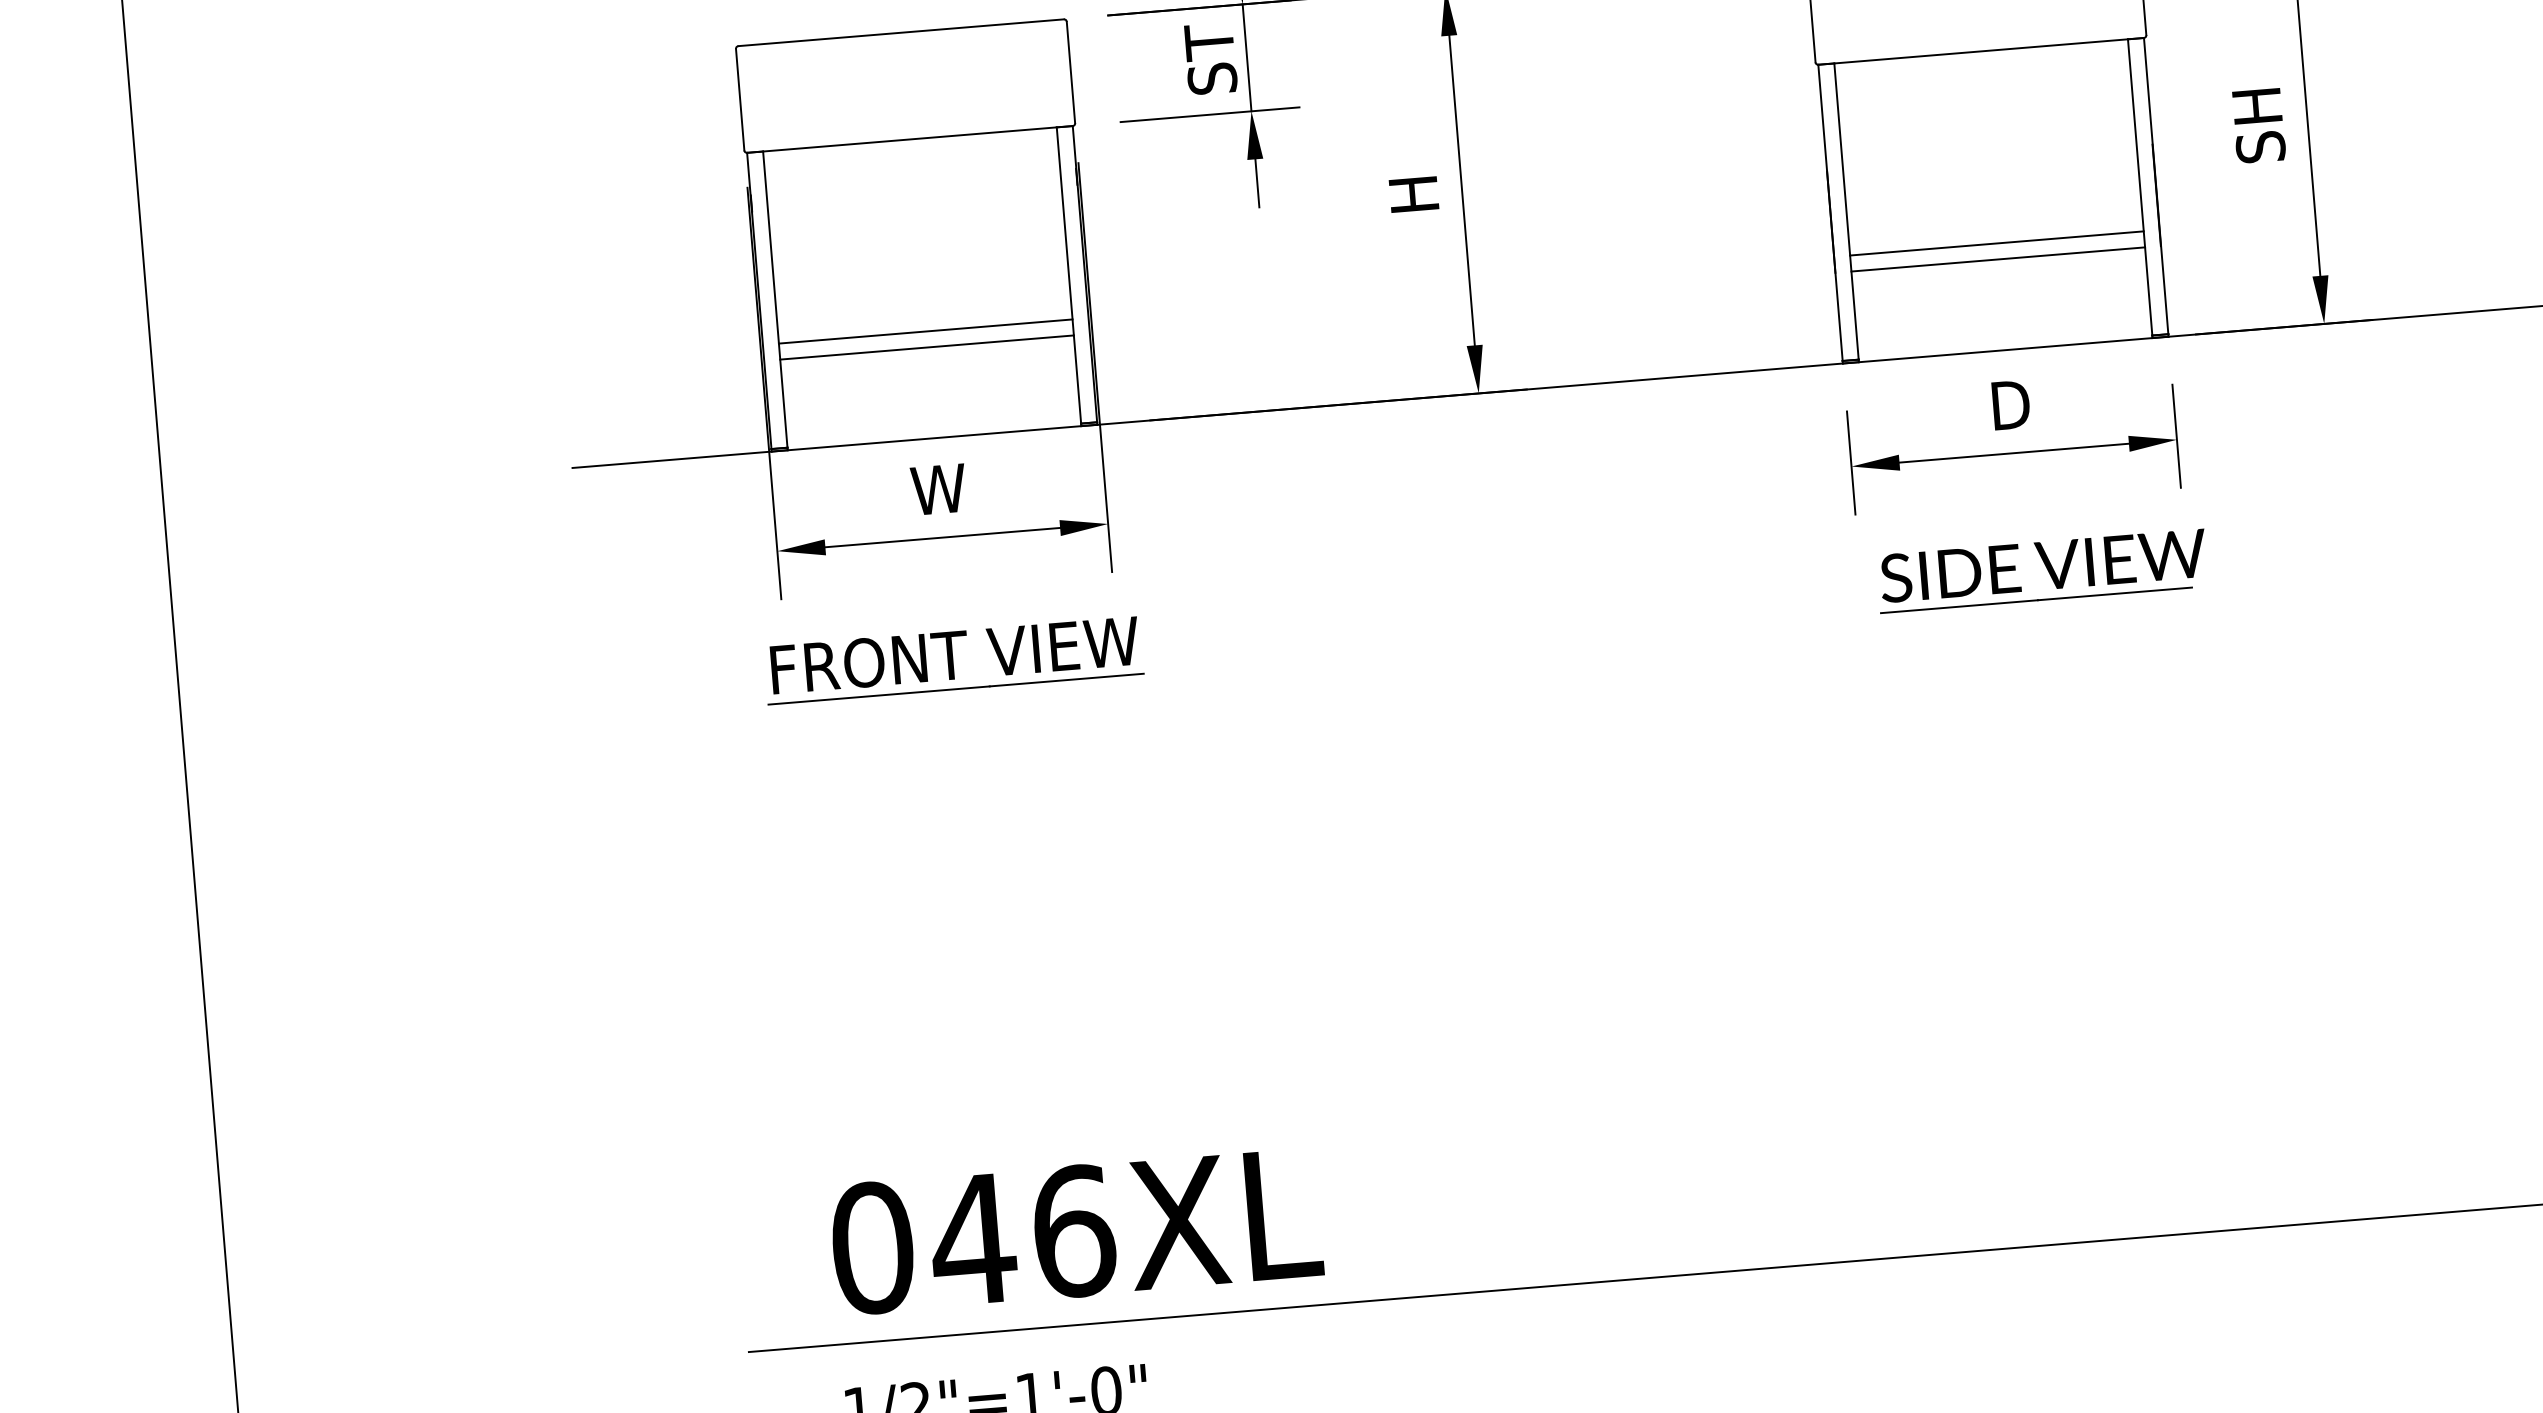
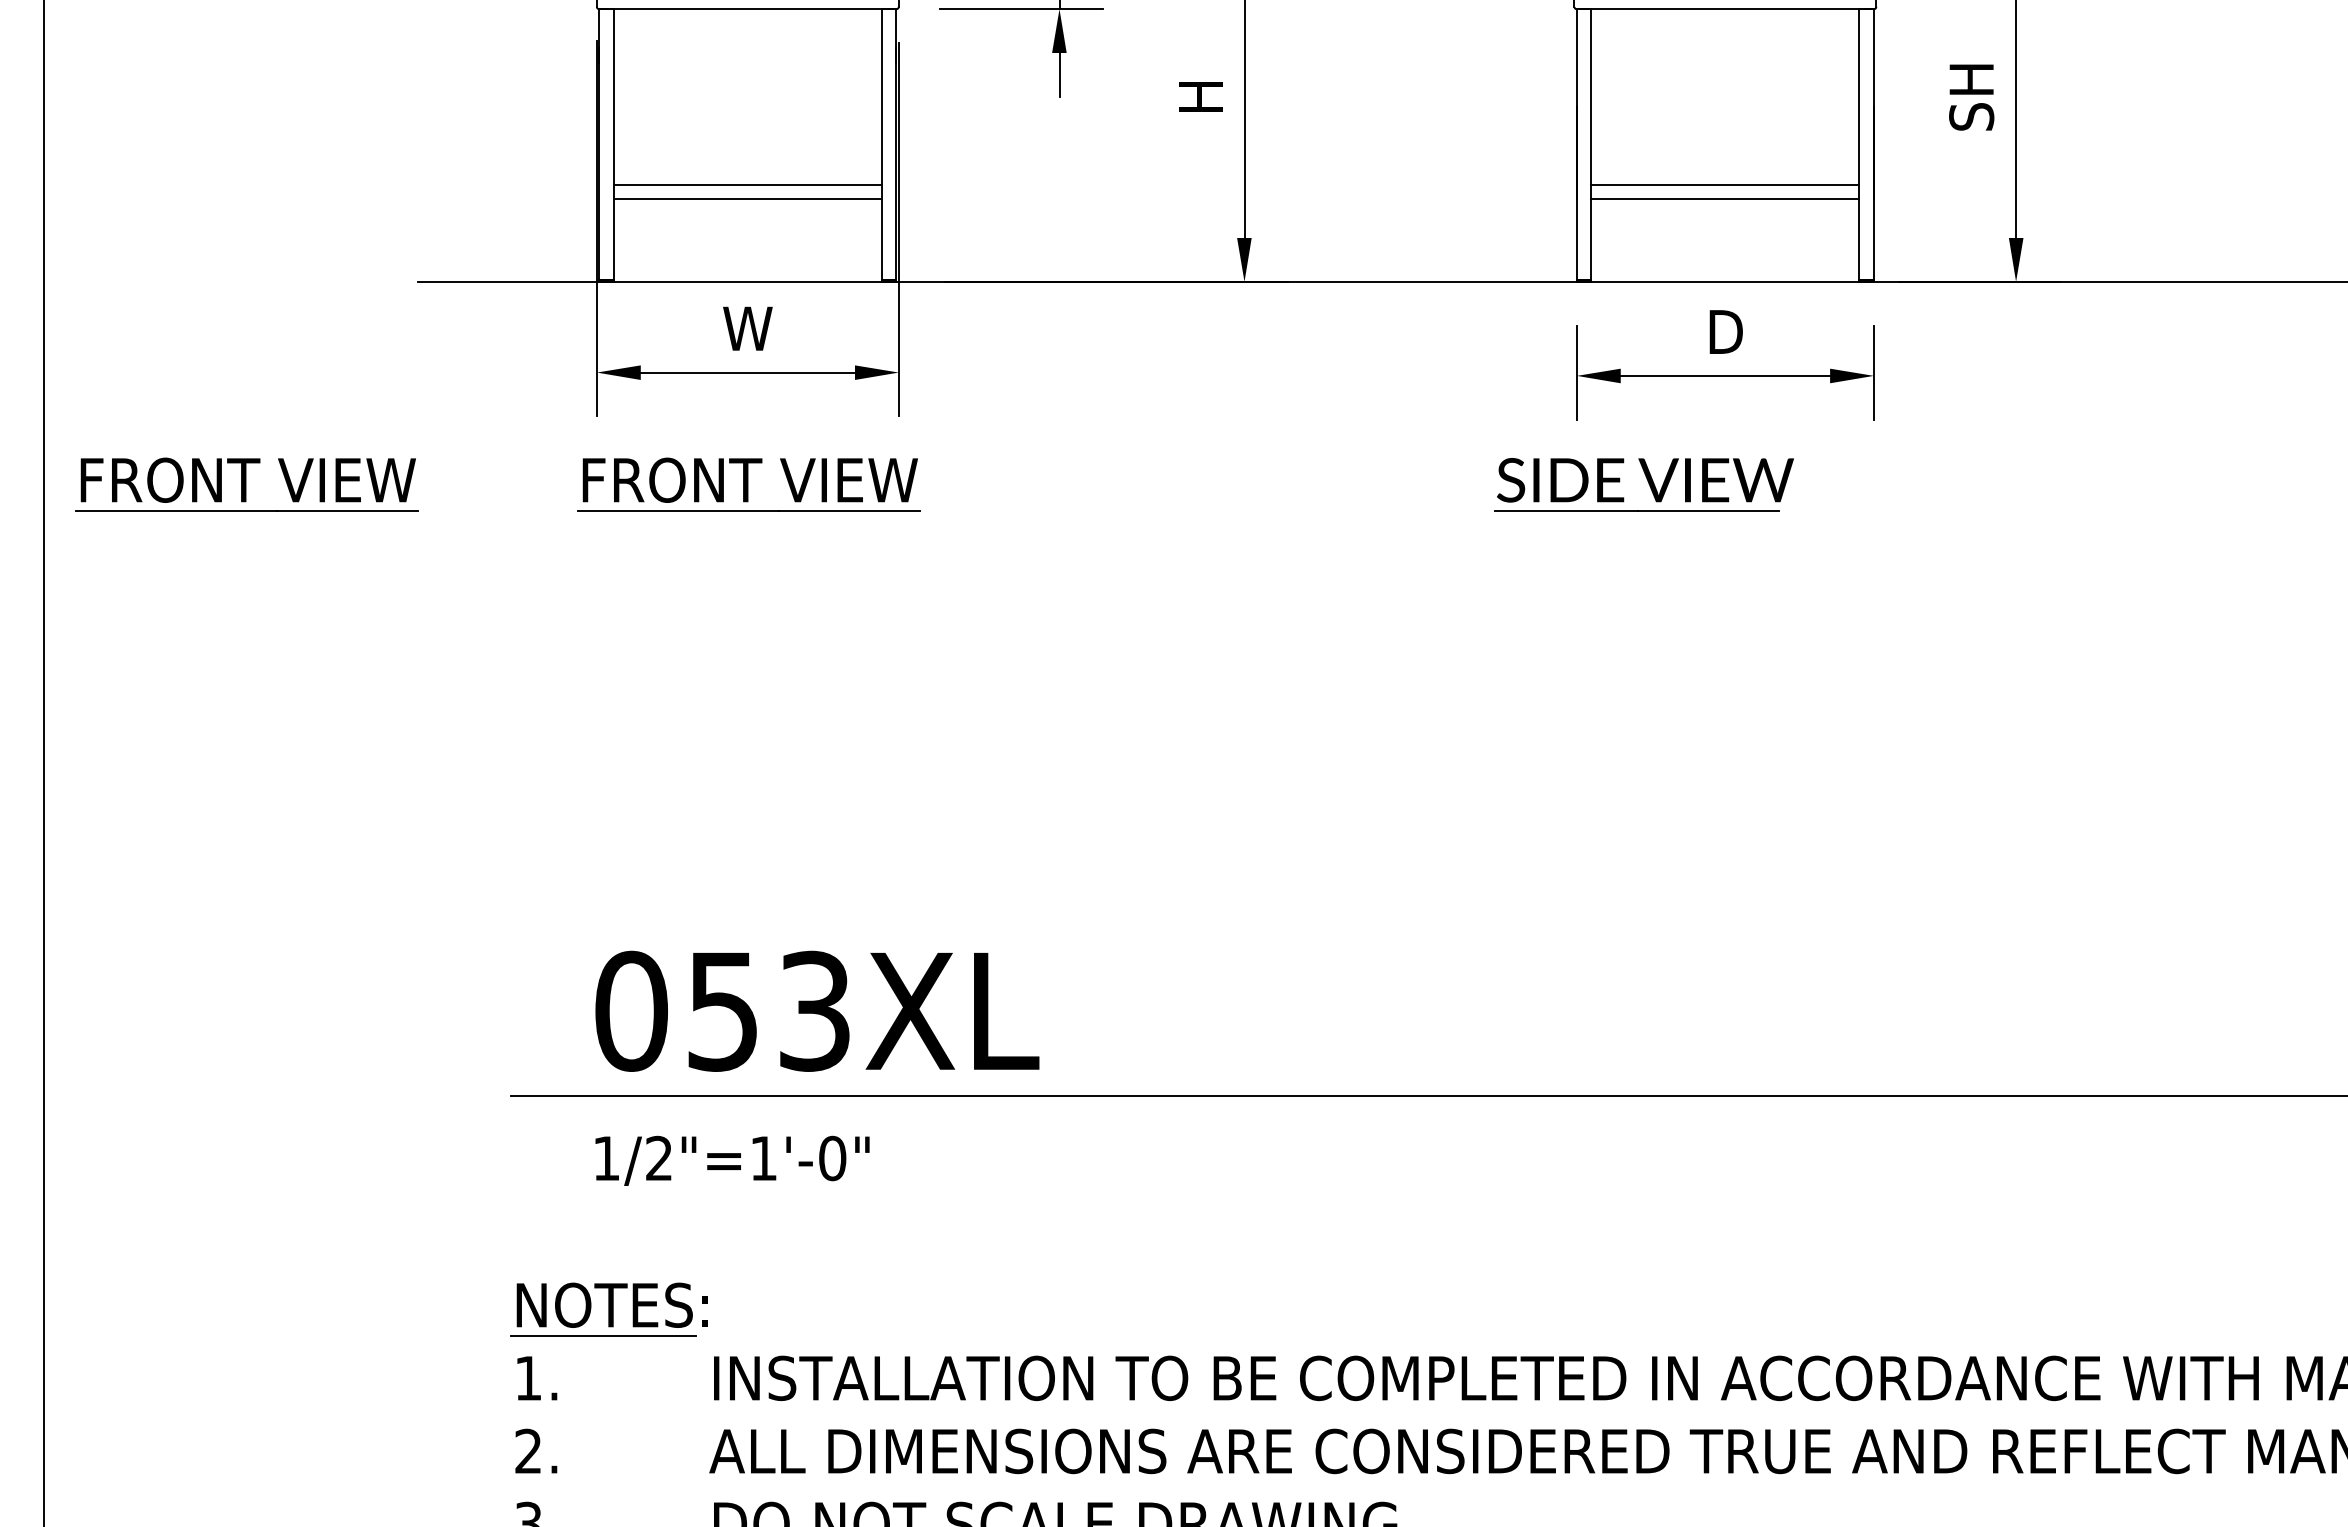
part: (2041, 570) -> (1643, 484), moved
part: (403, 705) -> (246, 484), added
text: (1021, 1234) -> (767, 1010), 046XL -> 053XL

